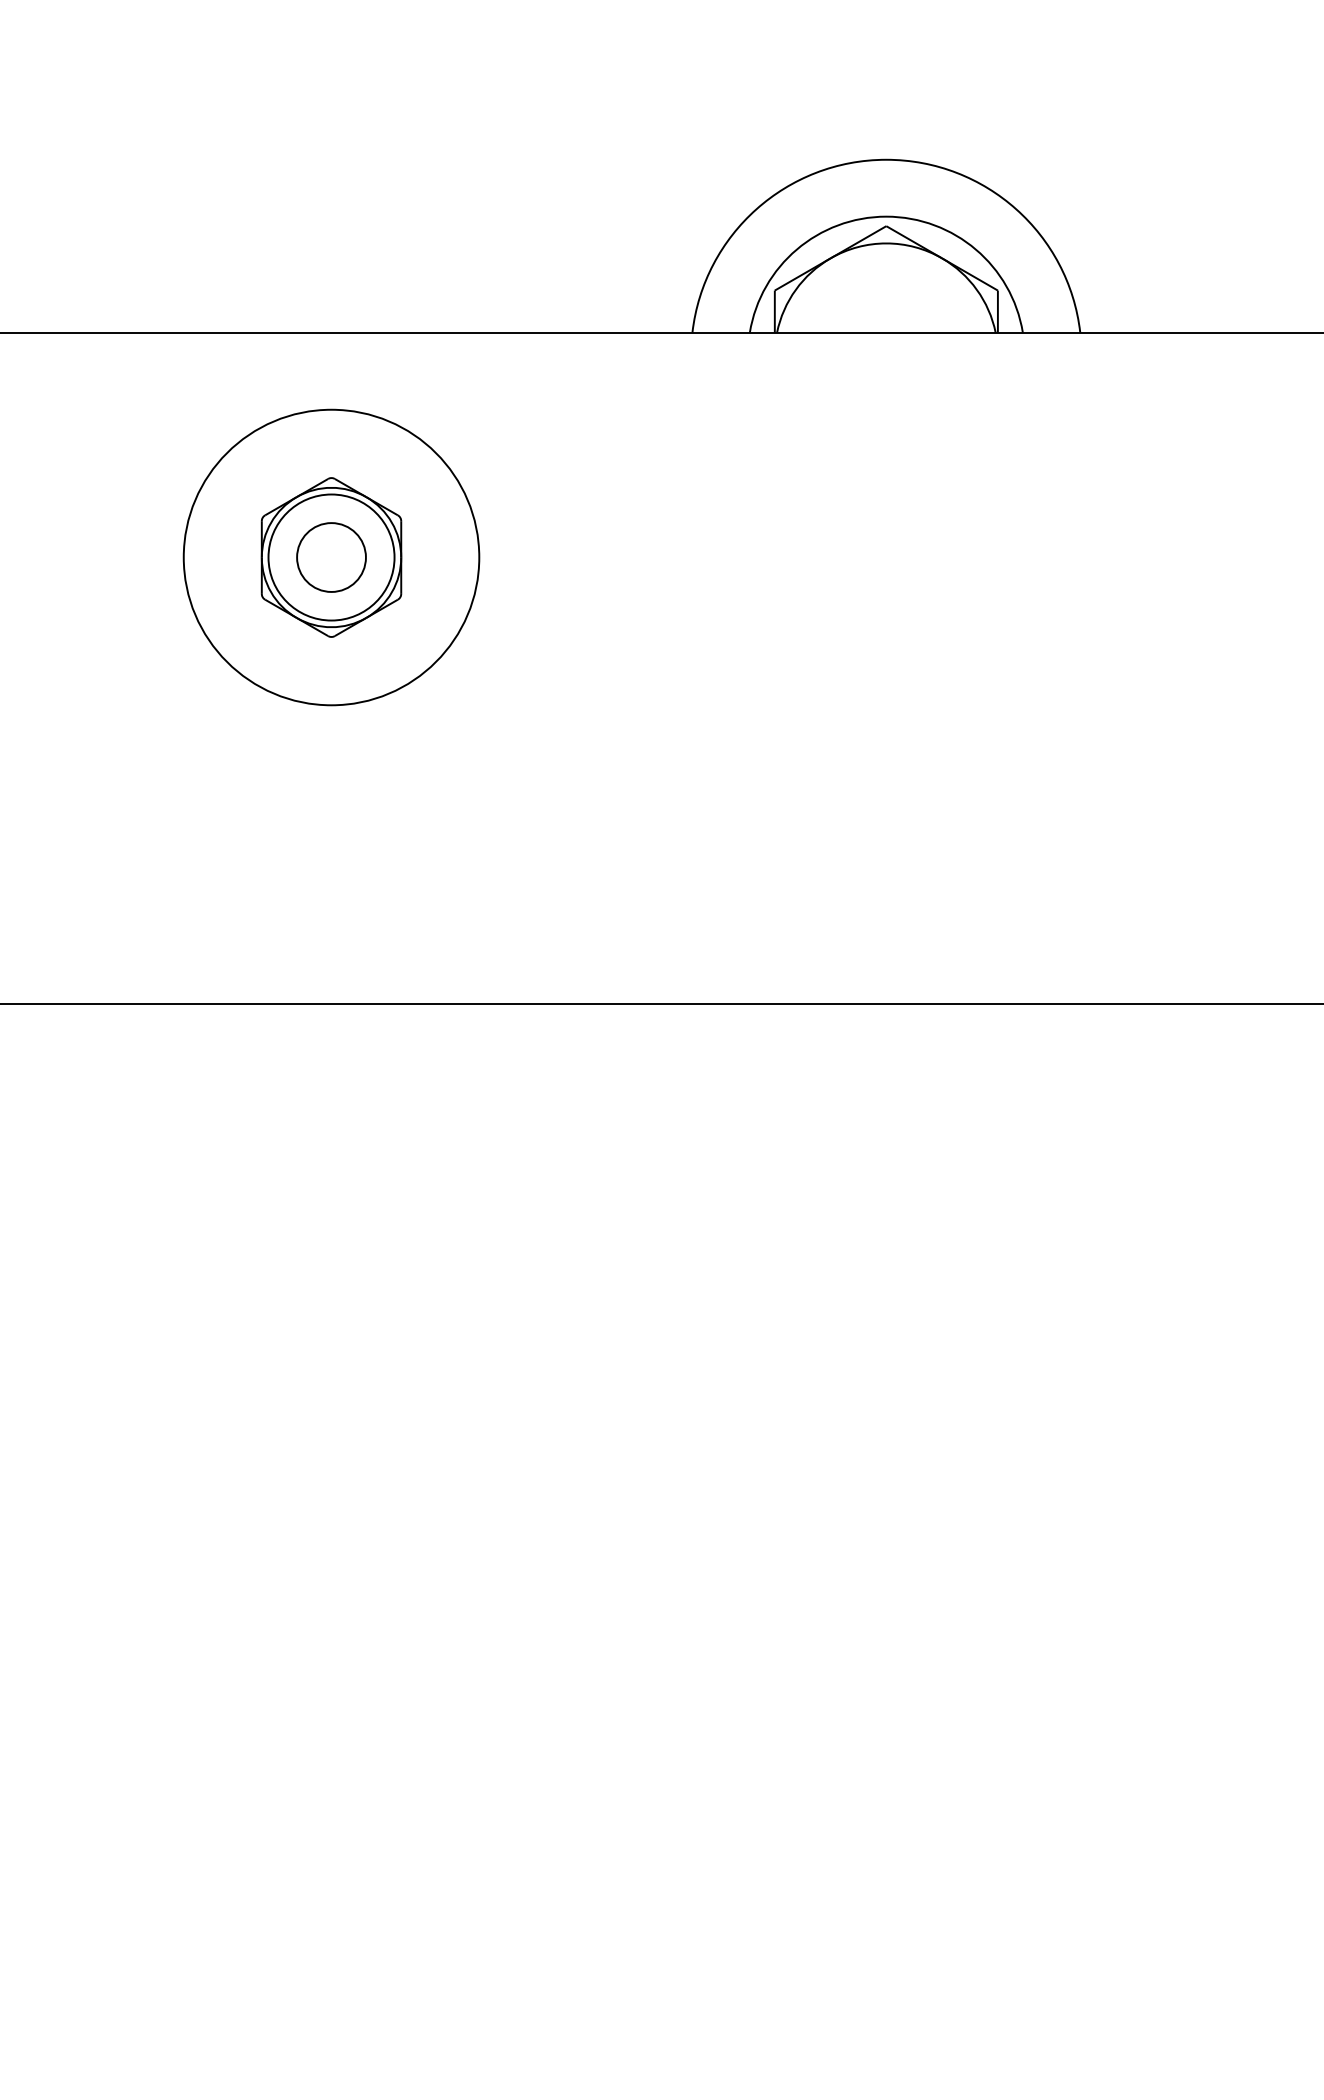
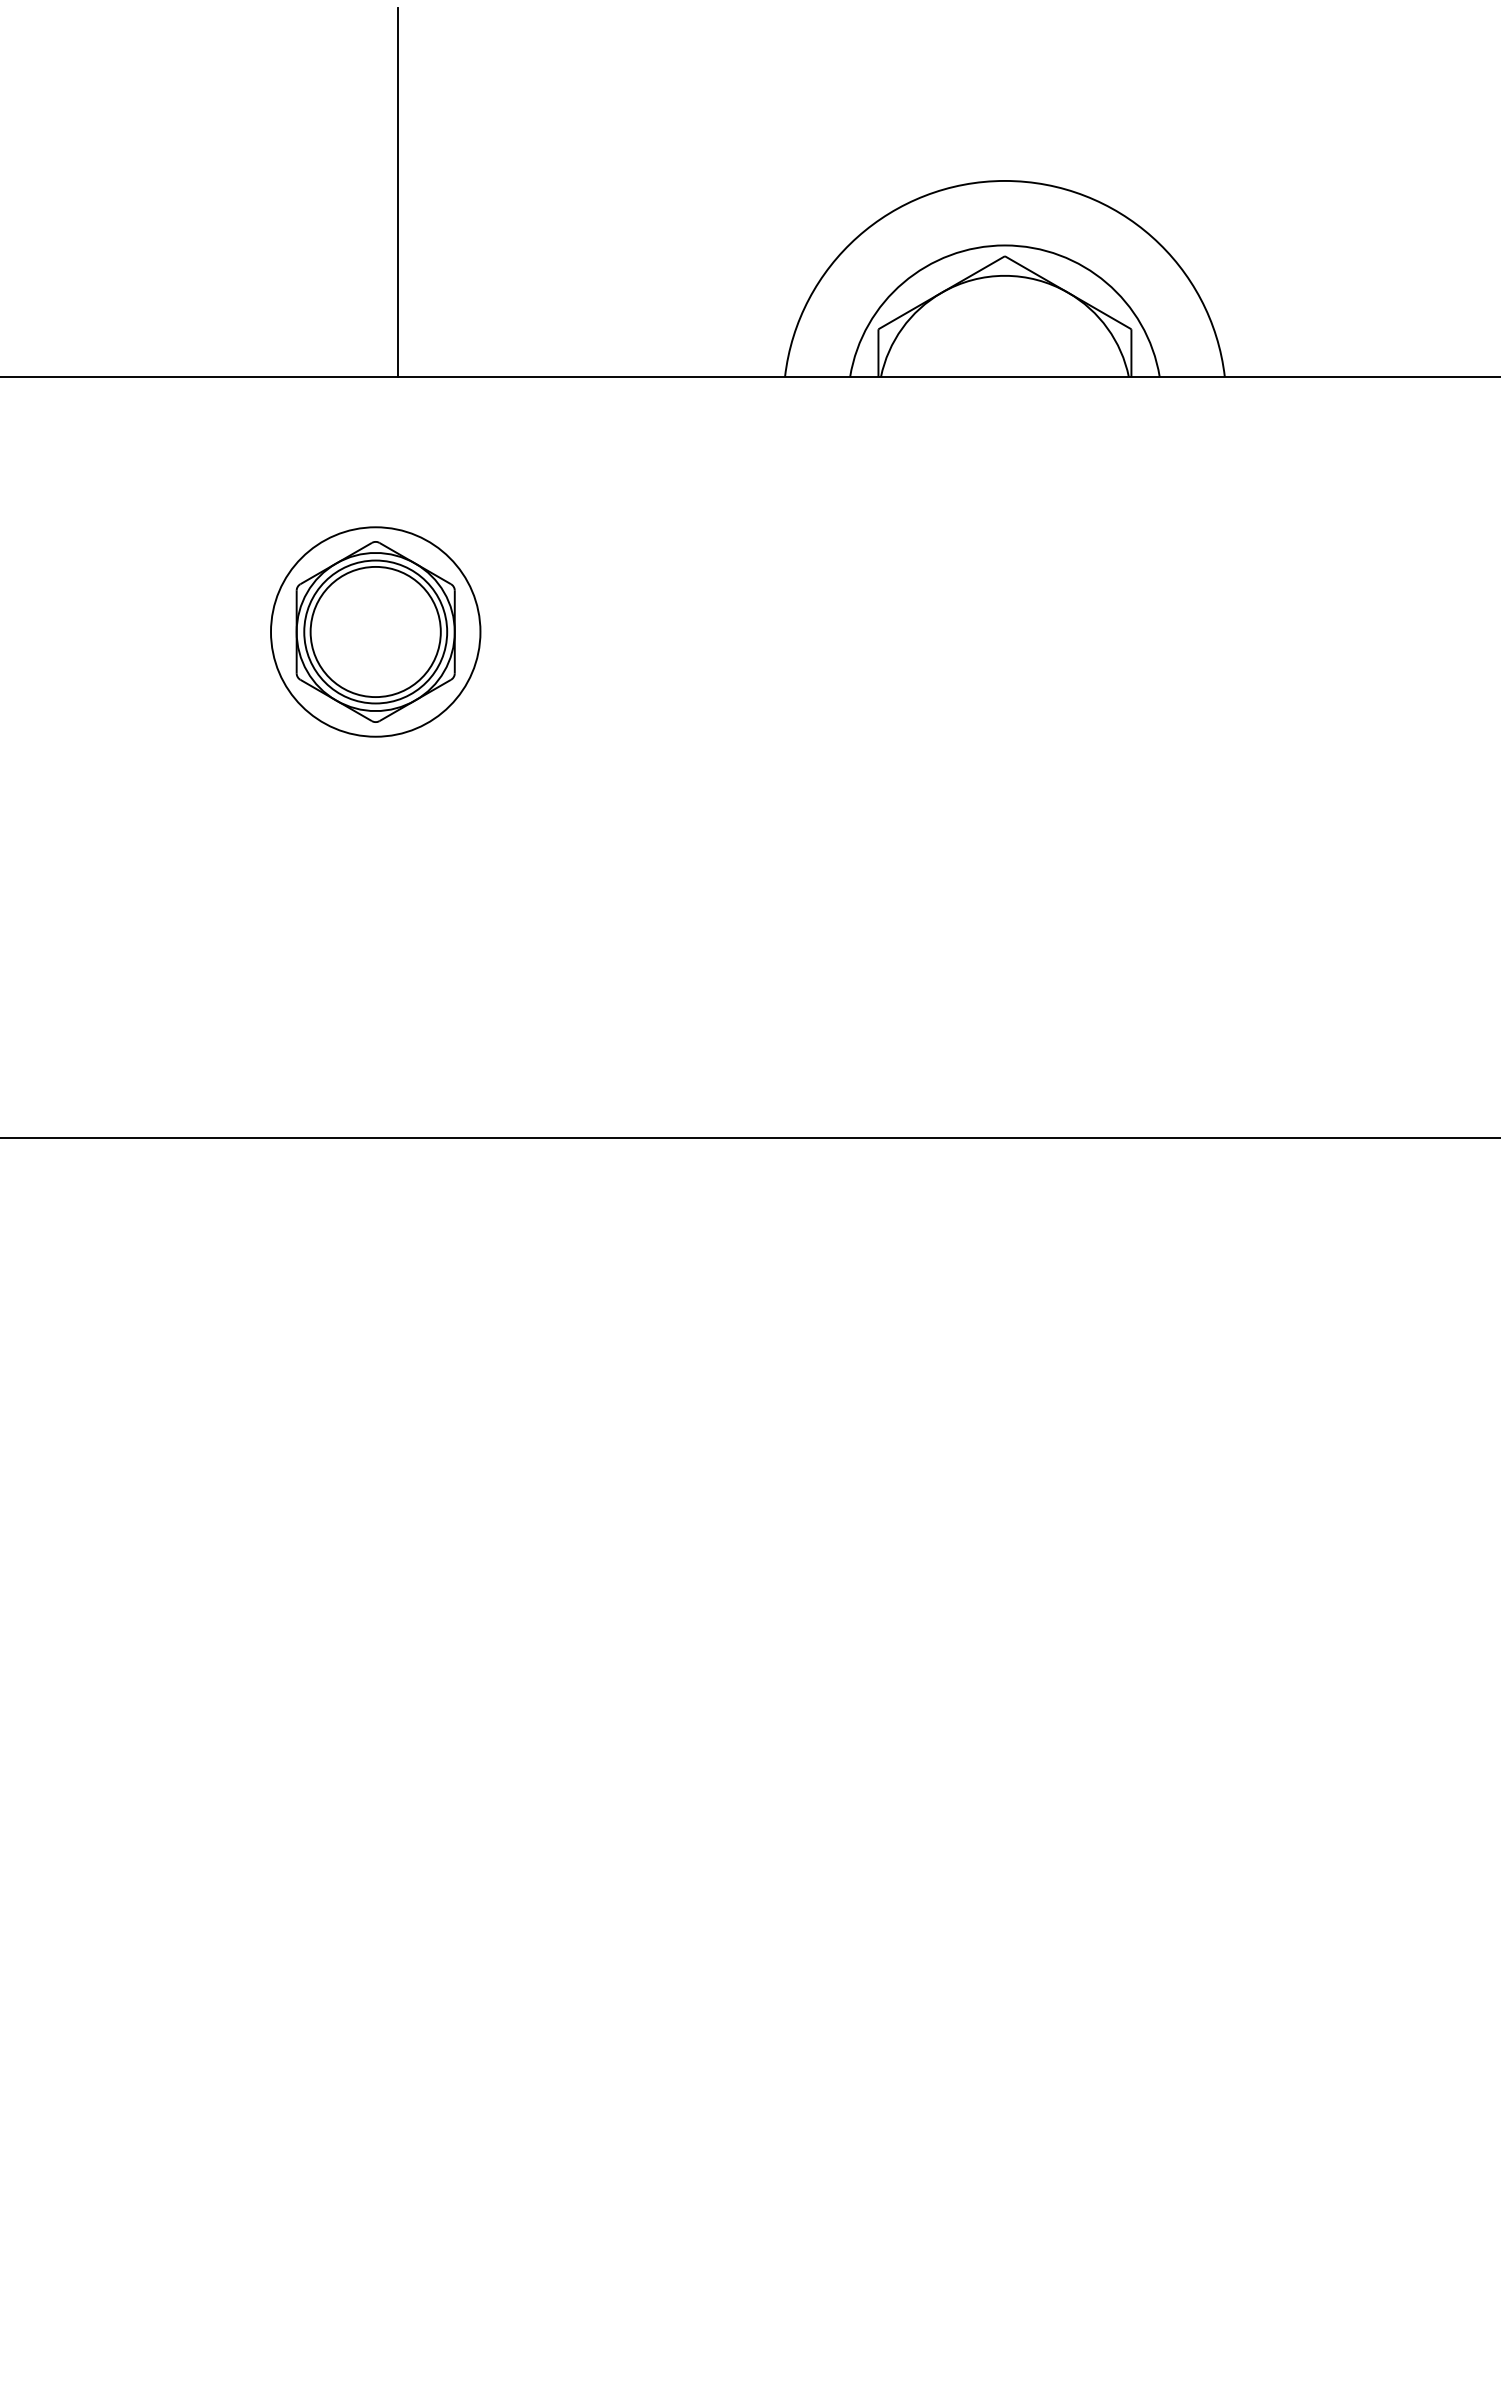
line: (350, 169) -> (397, 192), added
circle: (331, 557) -> (375, 631), size x0.62
circle: (331, 557) -> (375, 631), size x1.67

